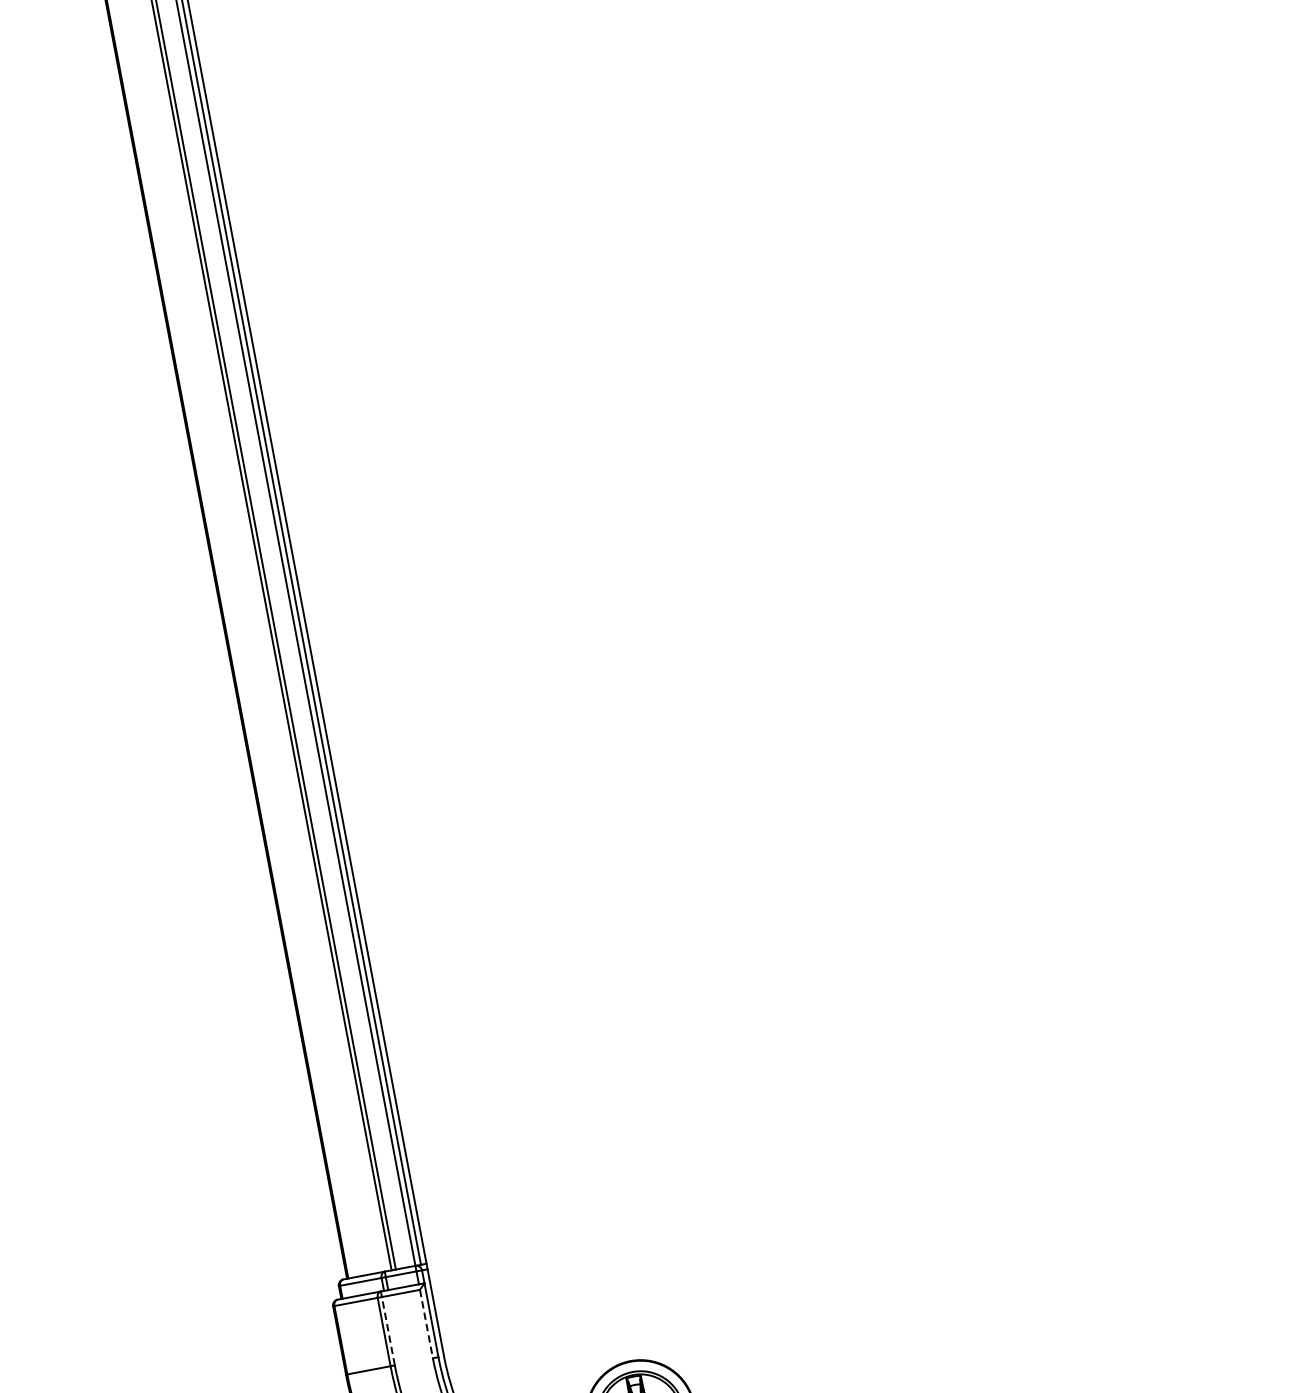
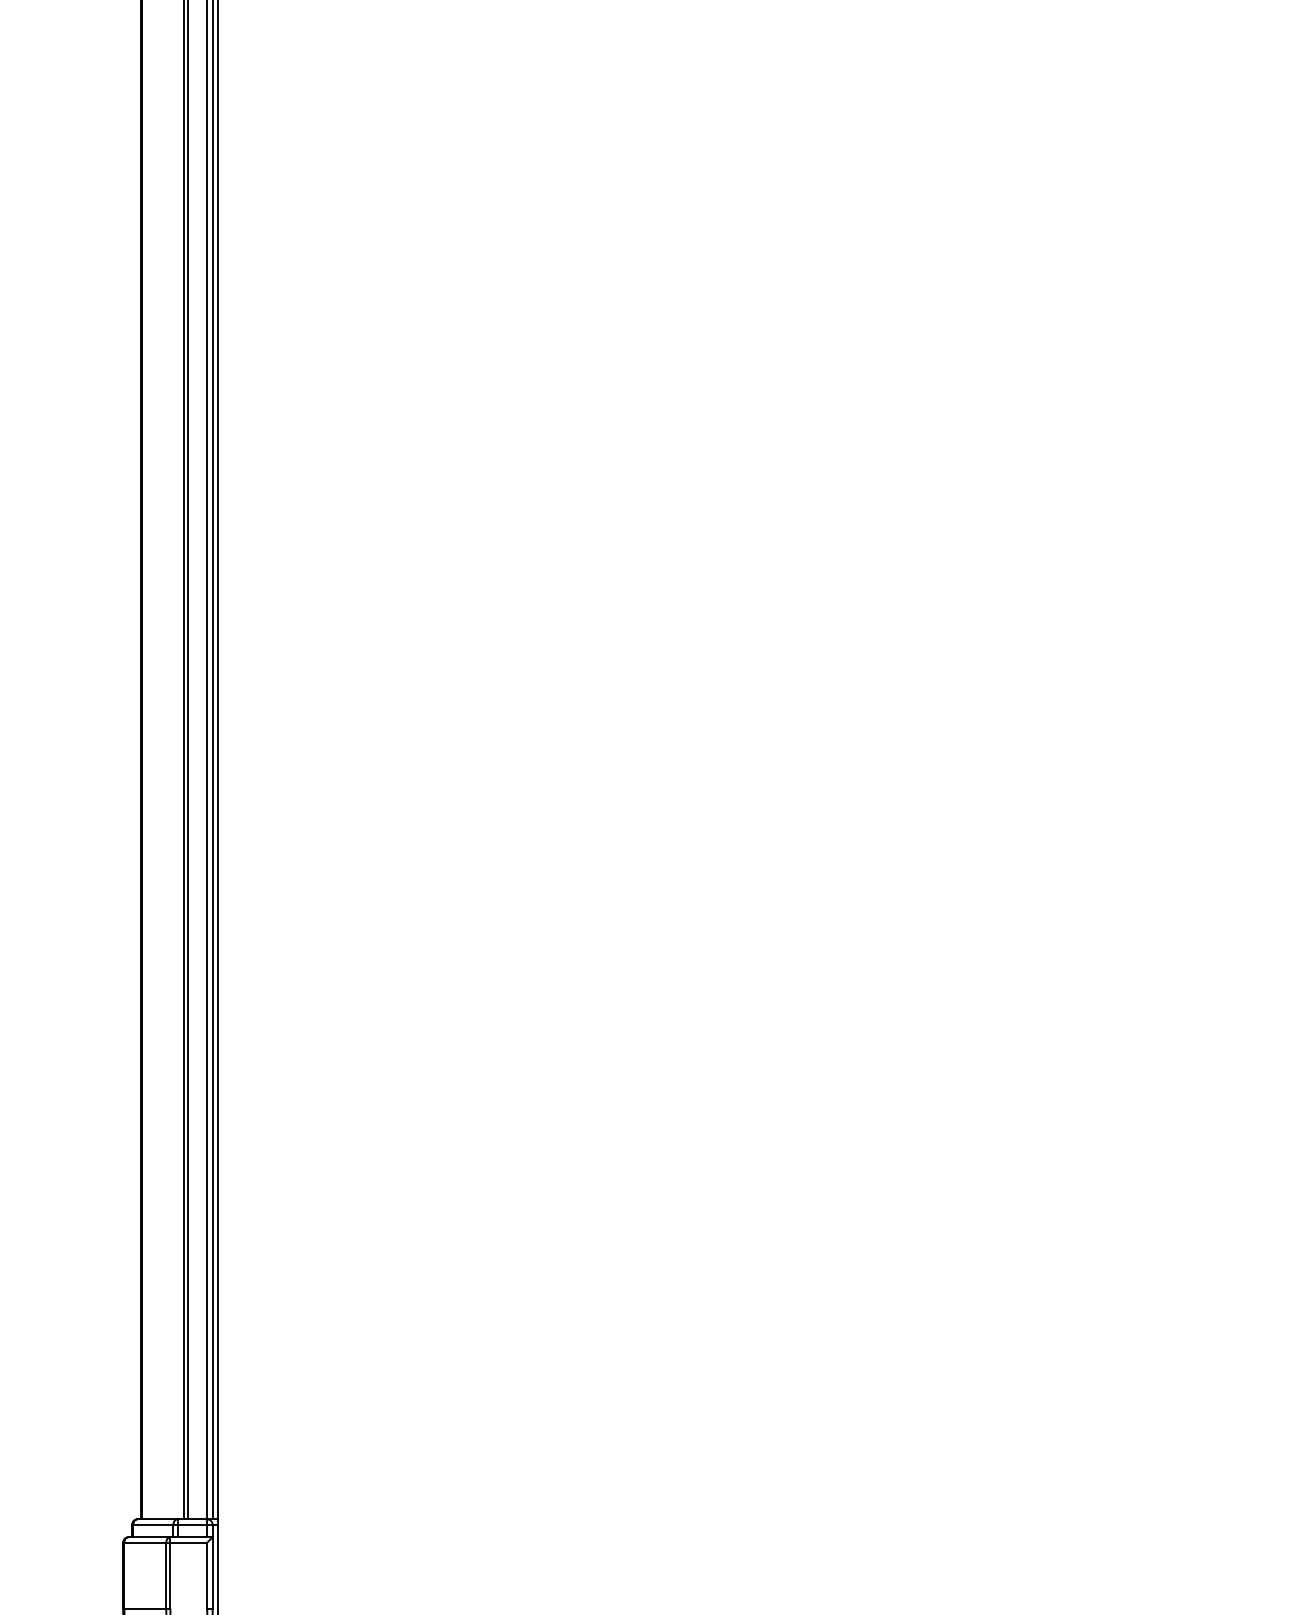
line: (426, 1324) -> (207, 1576), dashed -> solid
line: (388, 1331) -> (170, 1575), dashed -> solid

